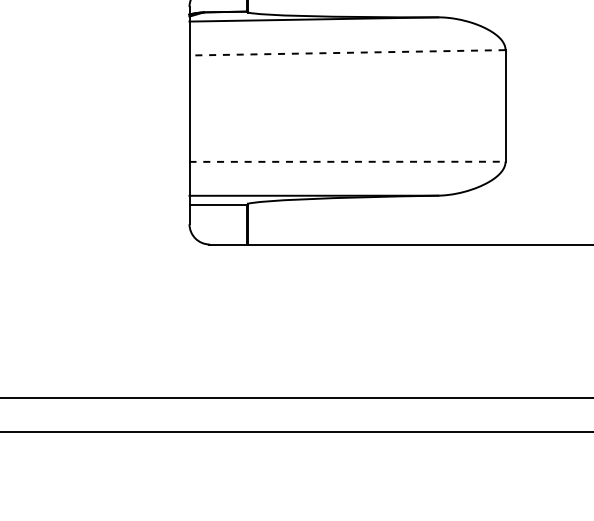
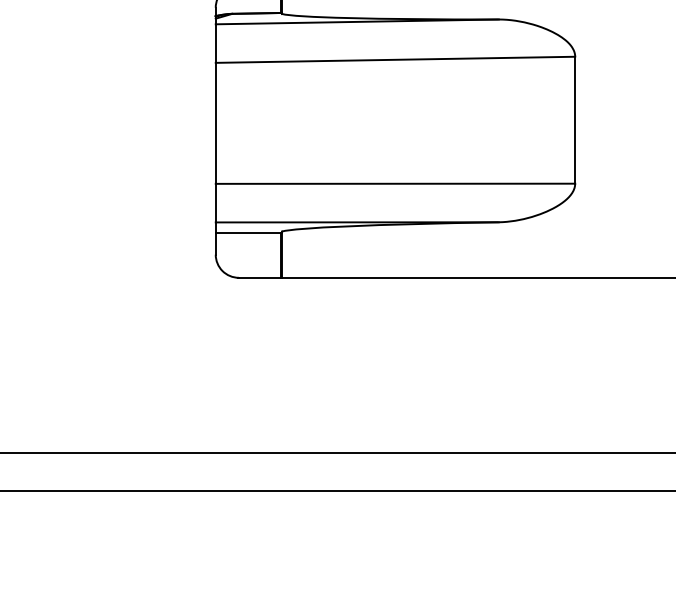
line: (347, 52) -> (395, 59), dashed -> solid
line: (348, 161) -> (396, 183), dashed -> solid

